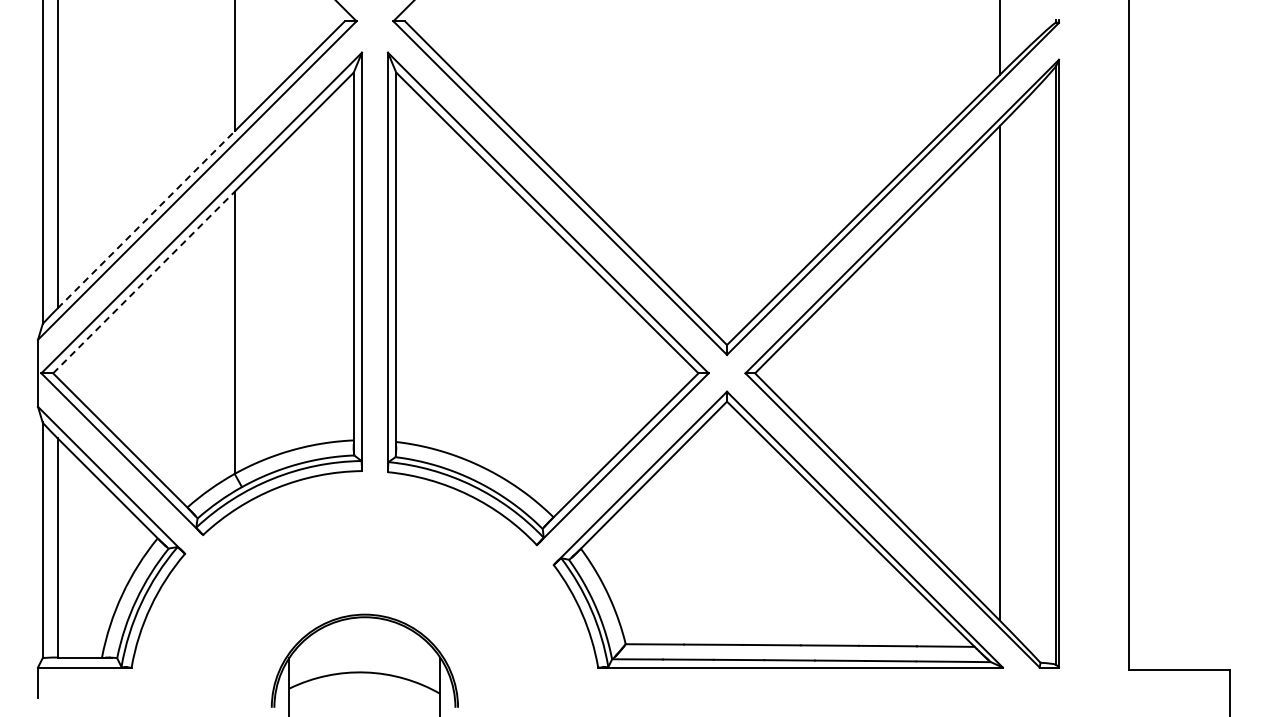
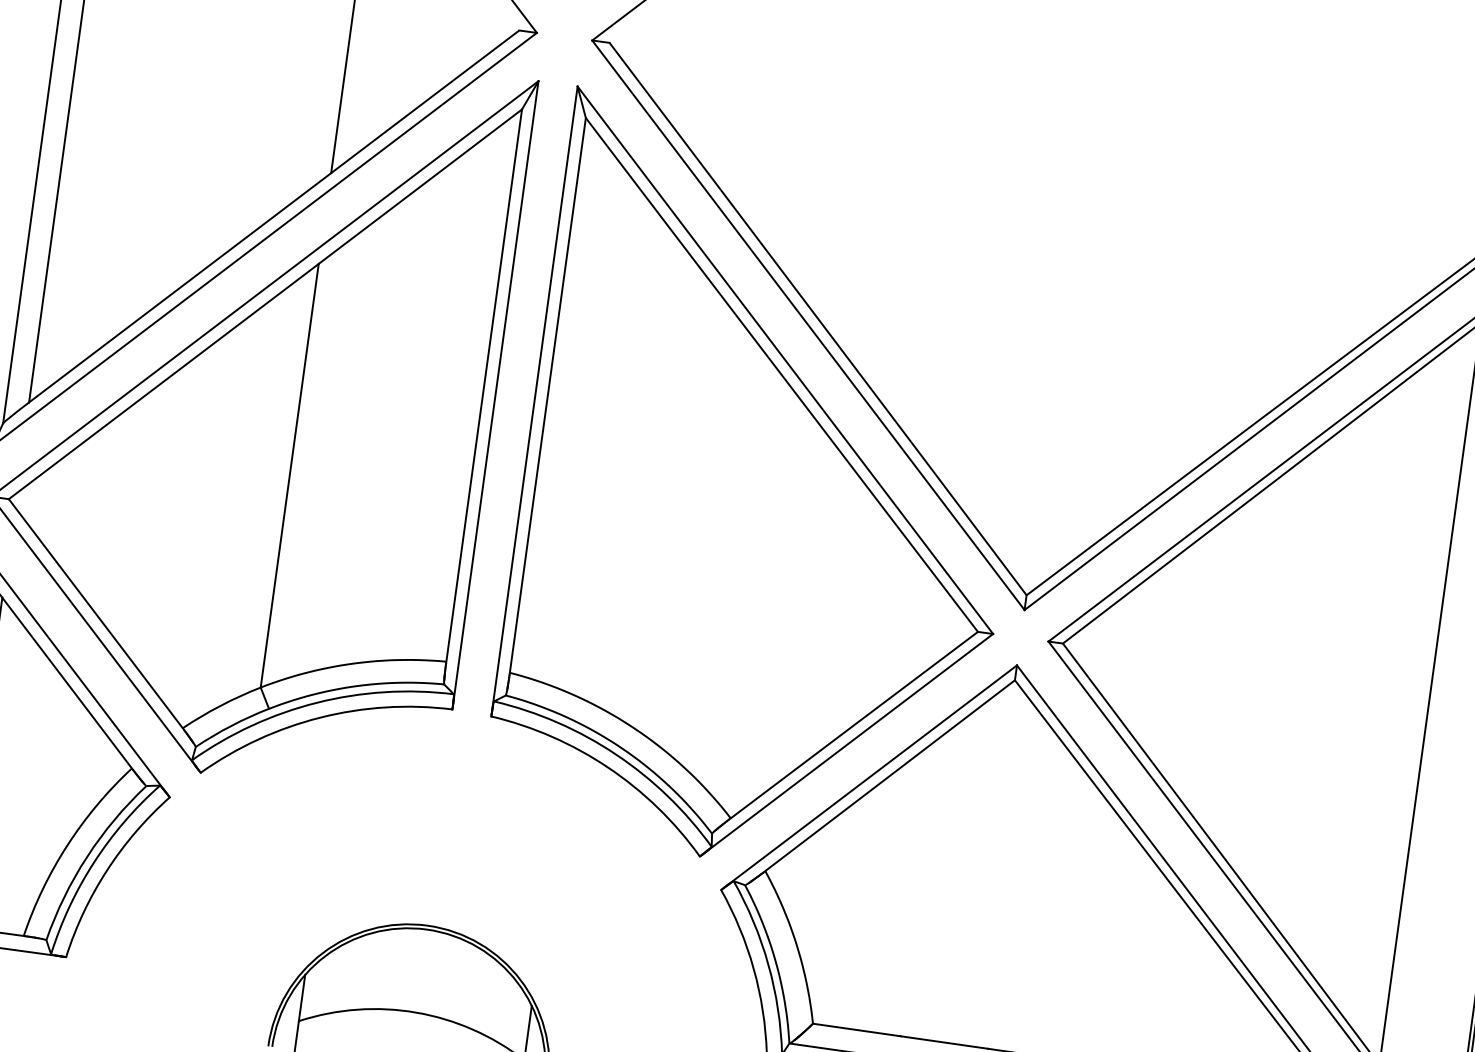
line: (146, 219) -> (180, 287), dashed -> solid
line: (144, 282) -> (164, 381), dashed -> solid

